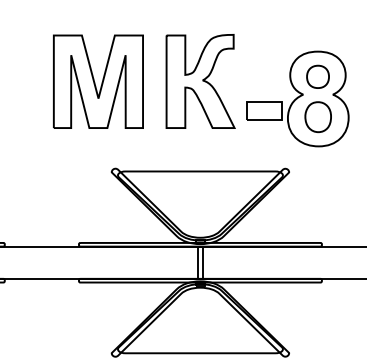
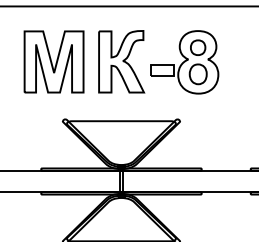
part: (297, 99) -> (184, 62), moved

